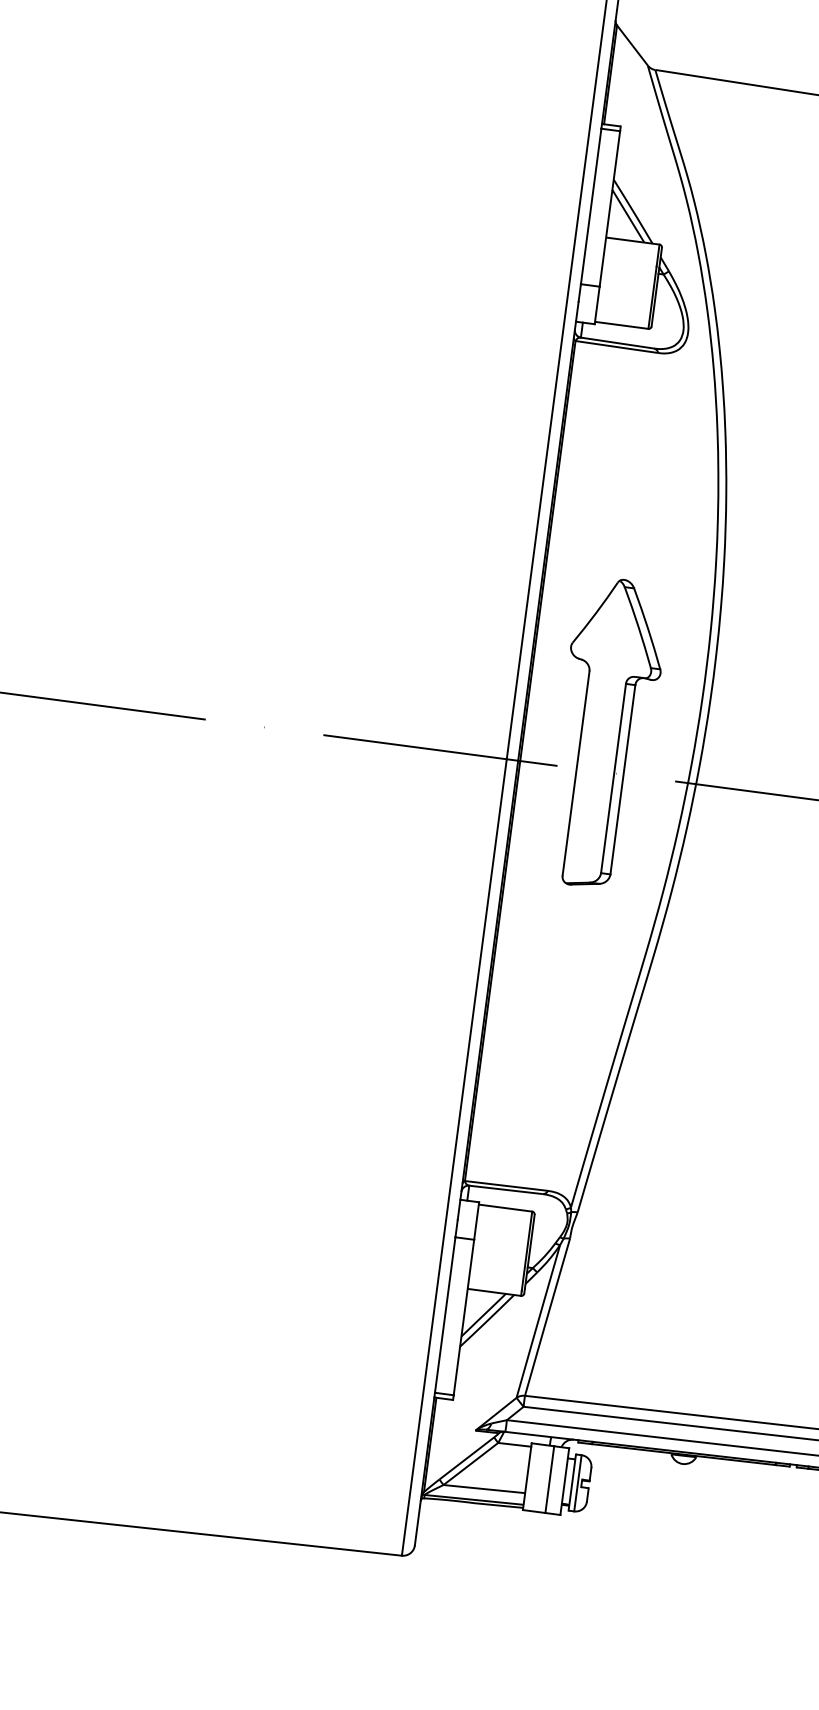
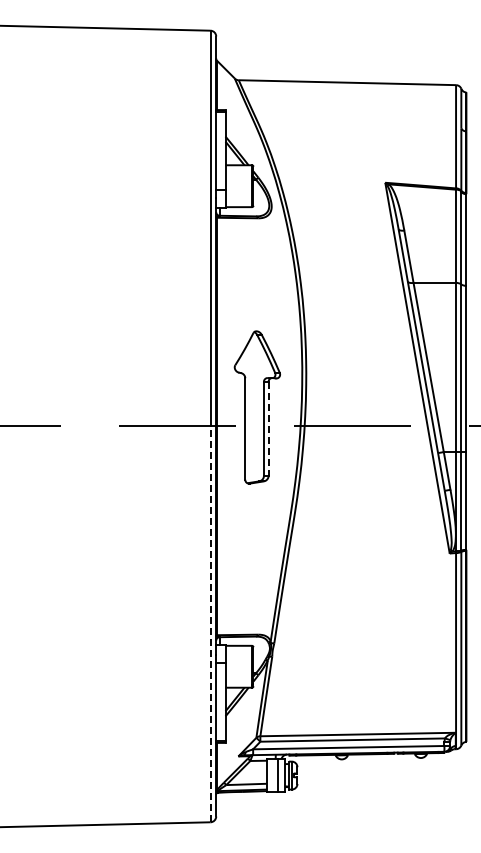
line: (622, 780) -> (268, 429), solid -> dashed
line: (454, 1157) -> (210, 624), solid -> dashed

